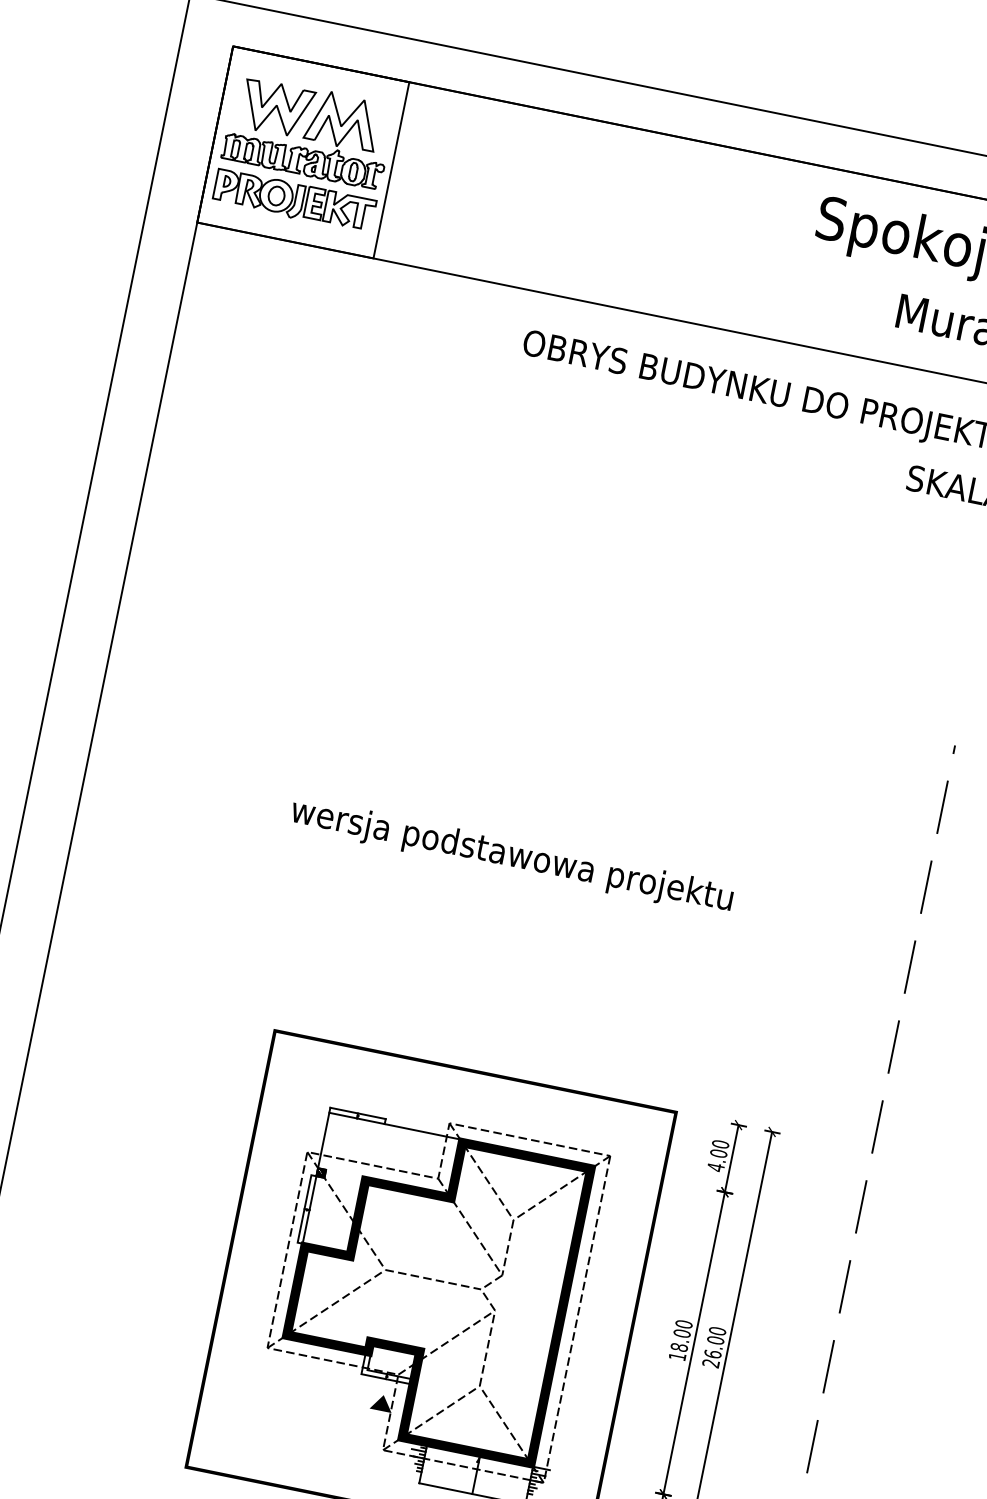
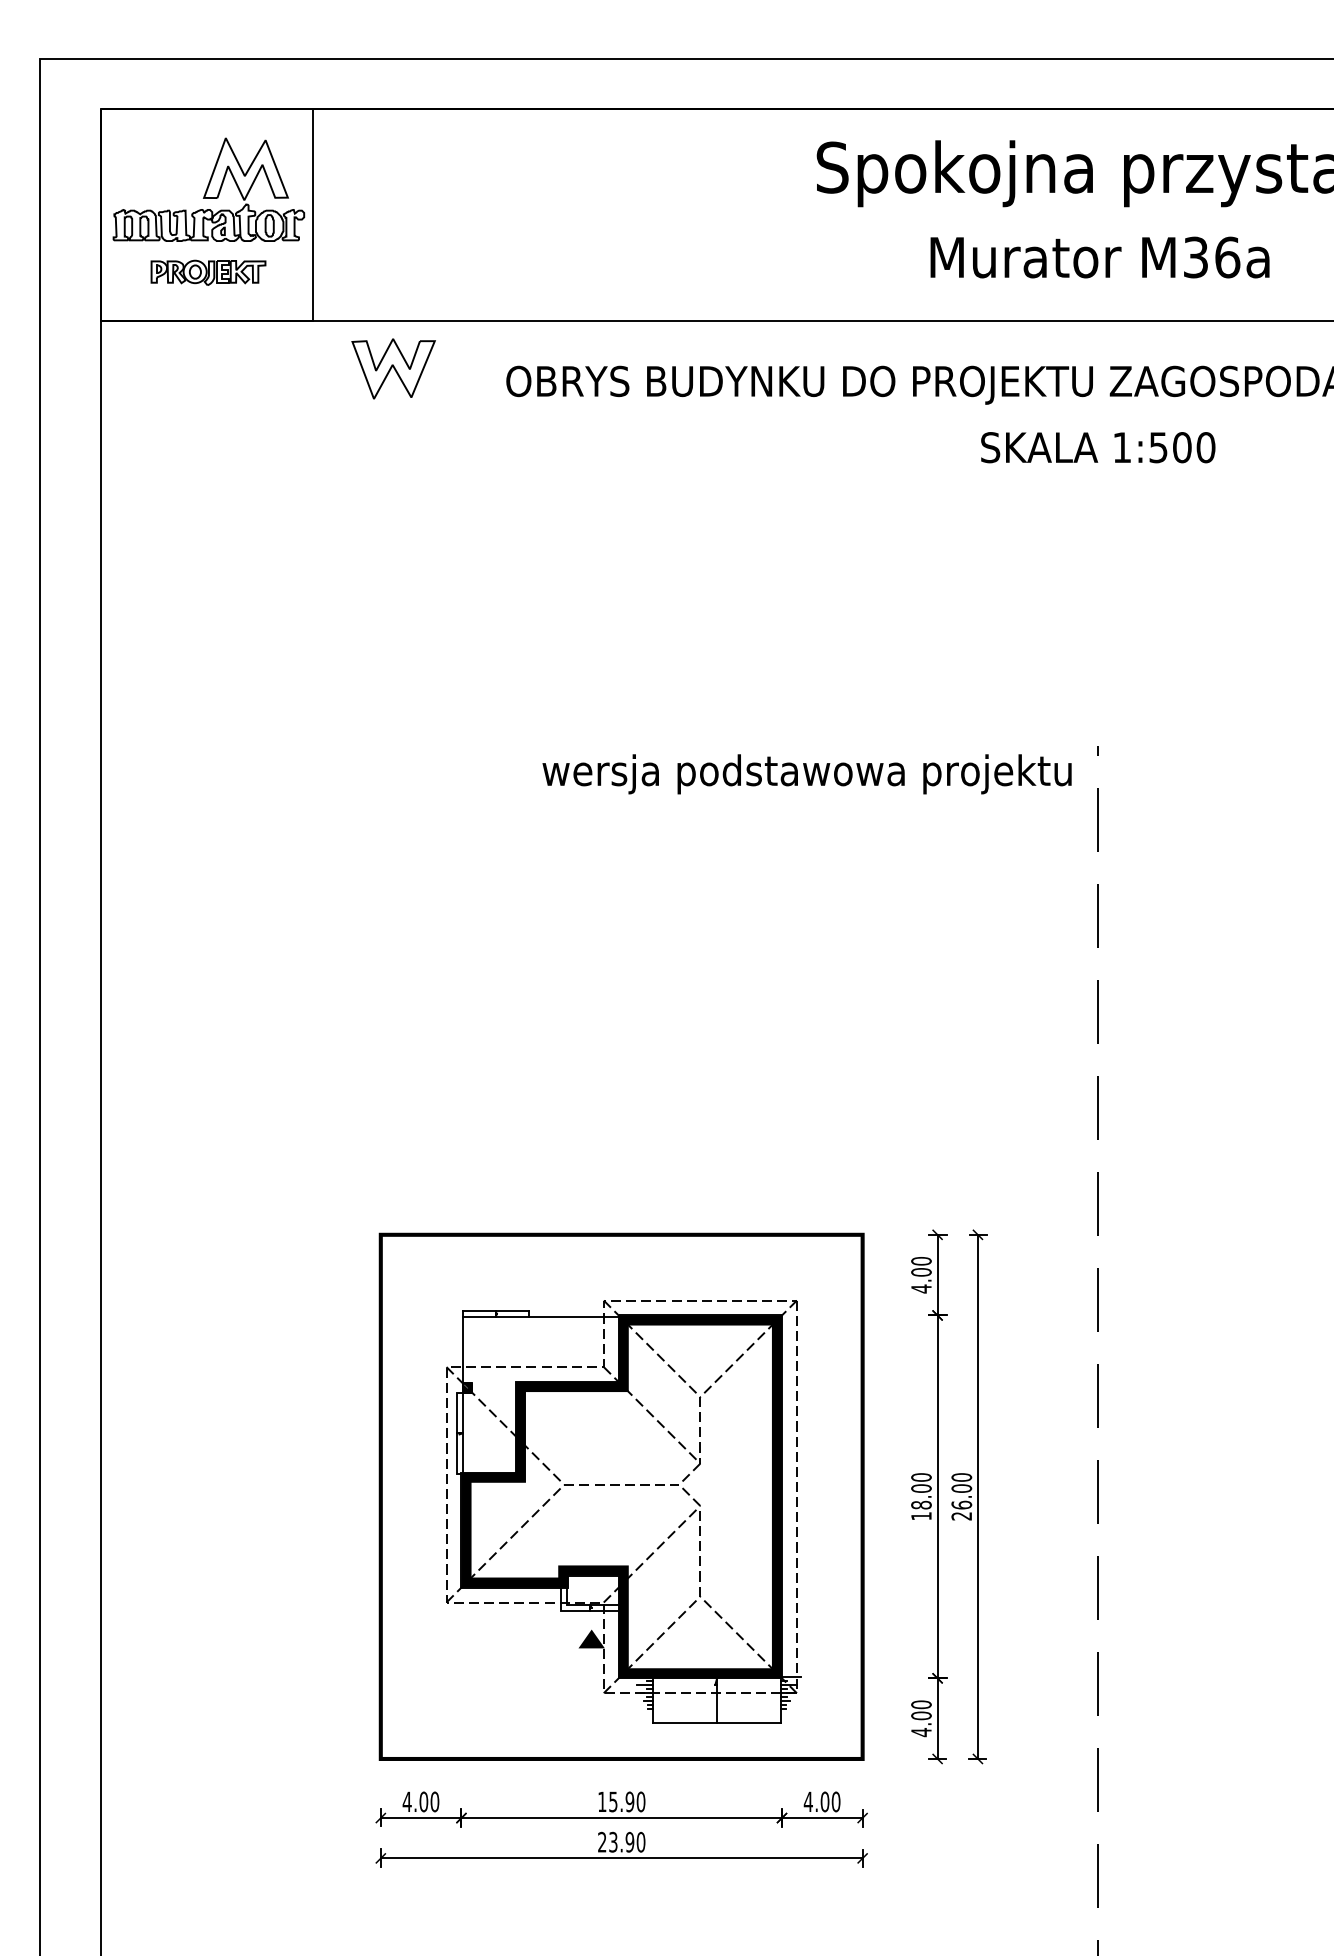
part: (276, 108) -> (393, 368), moved
part: (294, 200) -> (208, 272), size x0.6
text: (511, 856) -> (806, 774), moved

